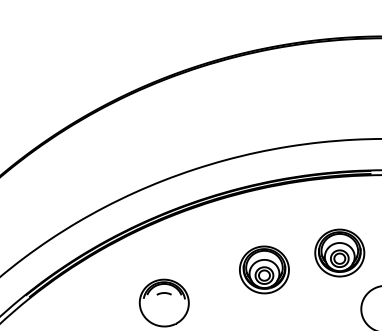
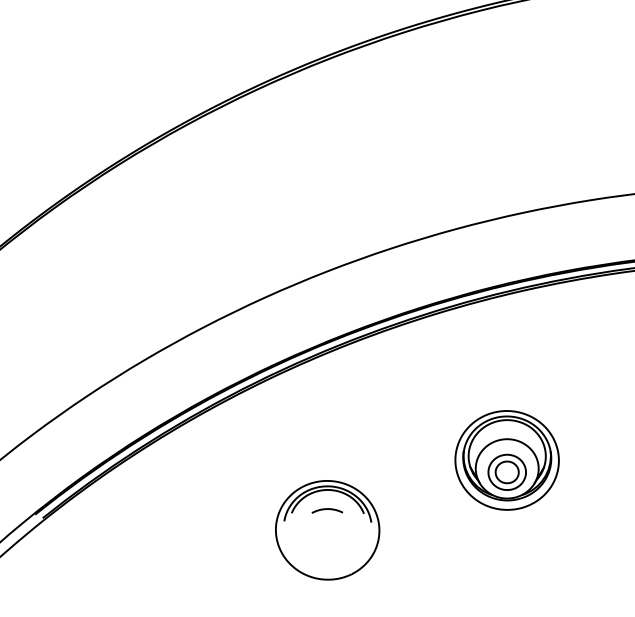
part: (264, 269) -> (507, 459), moved

